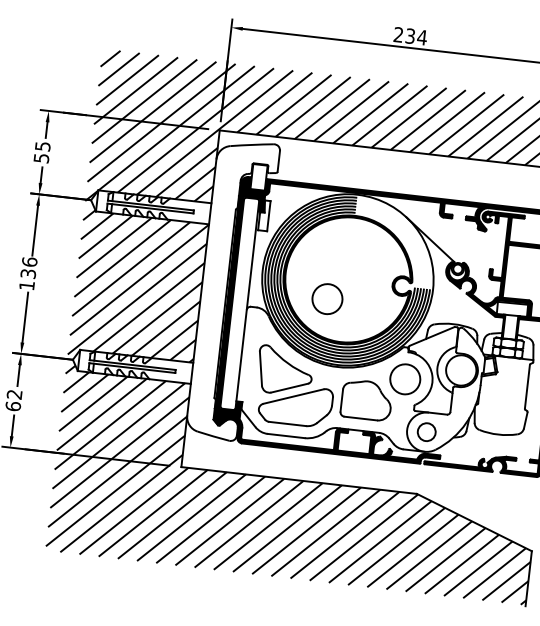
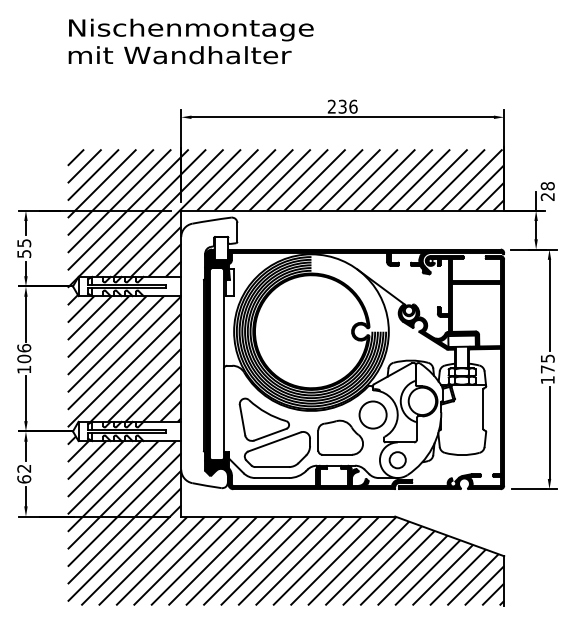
text: (422, 37) -> (353, 106), 234 -> 236
text: (28, 273) -> (24, 358), 136 -> 106
circle: (326, 298) -> (294, 350), removed

